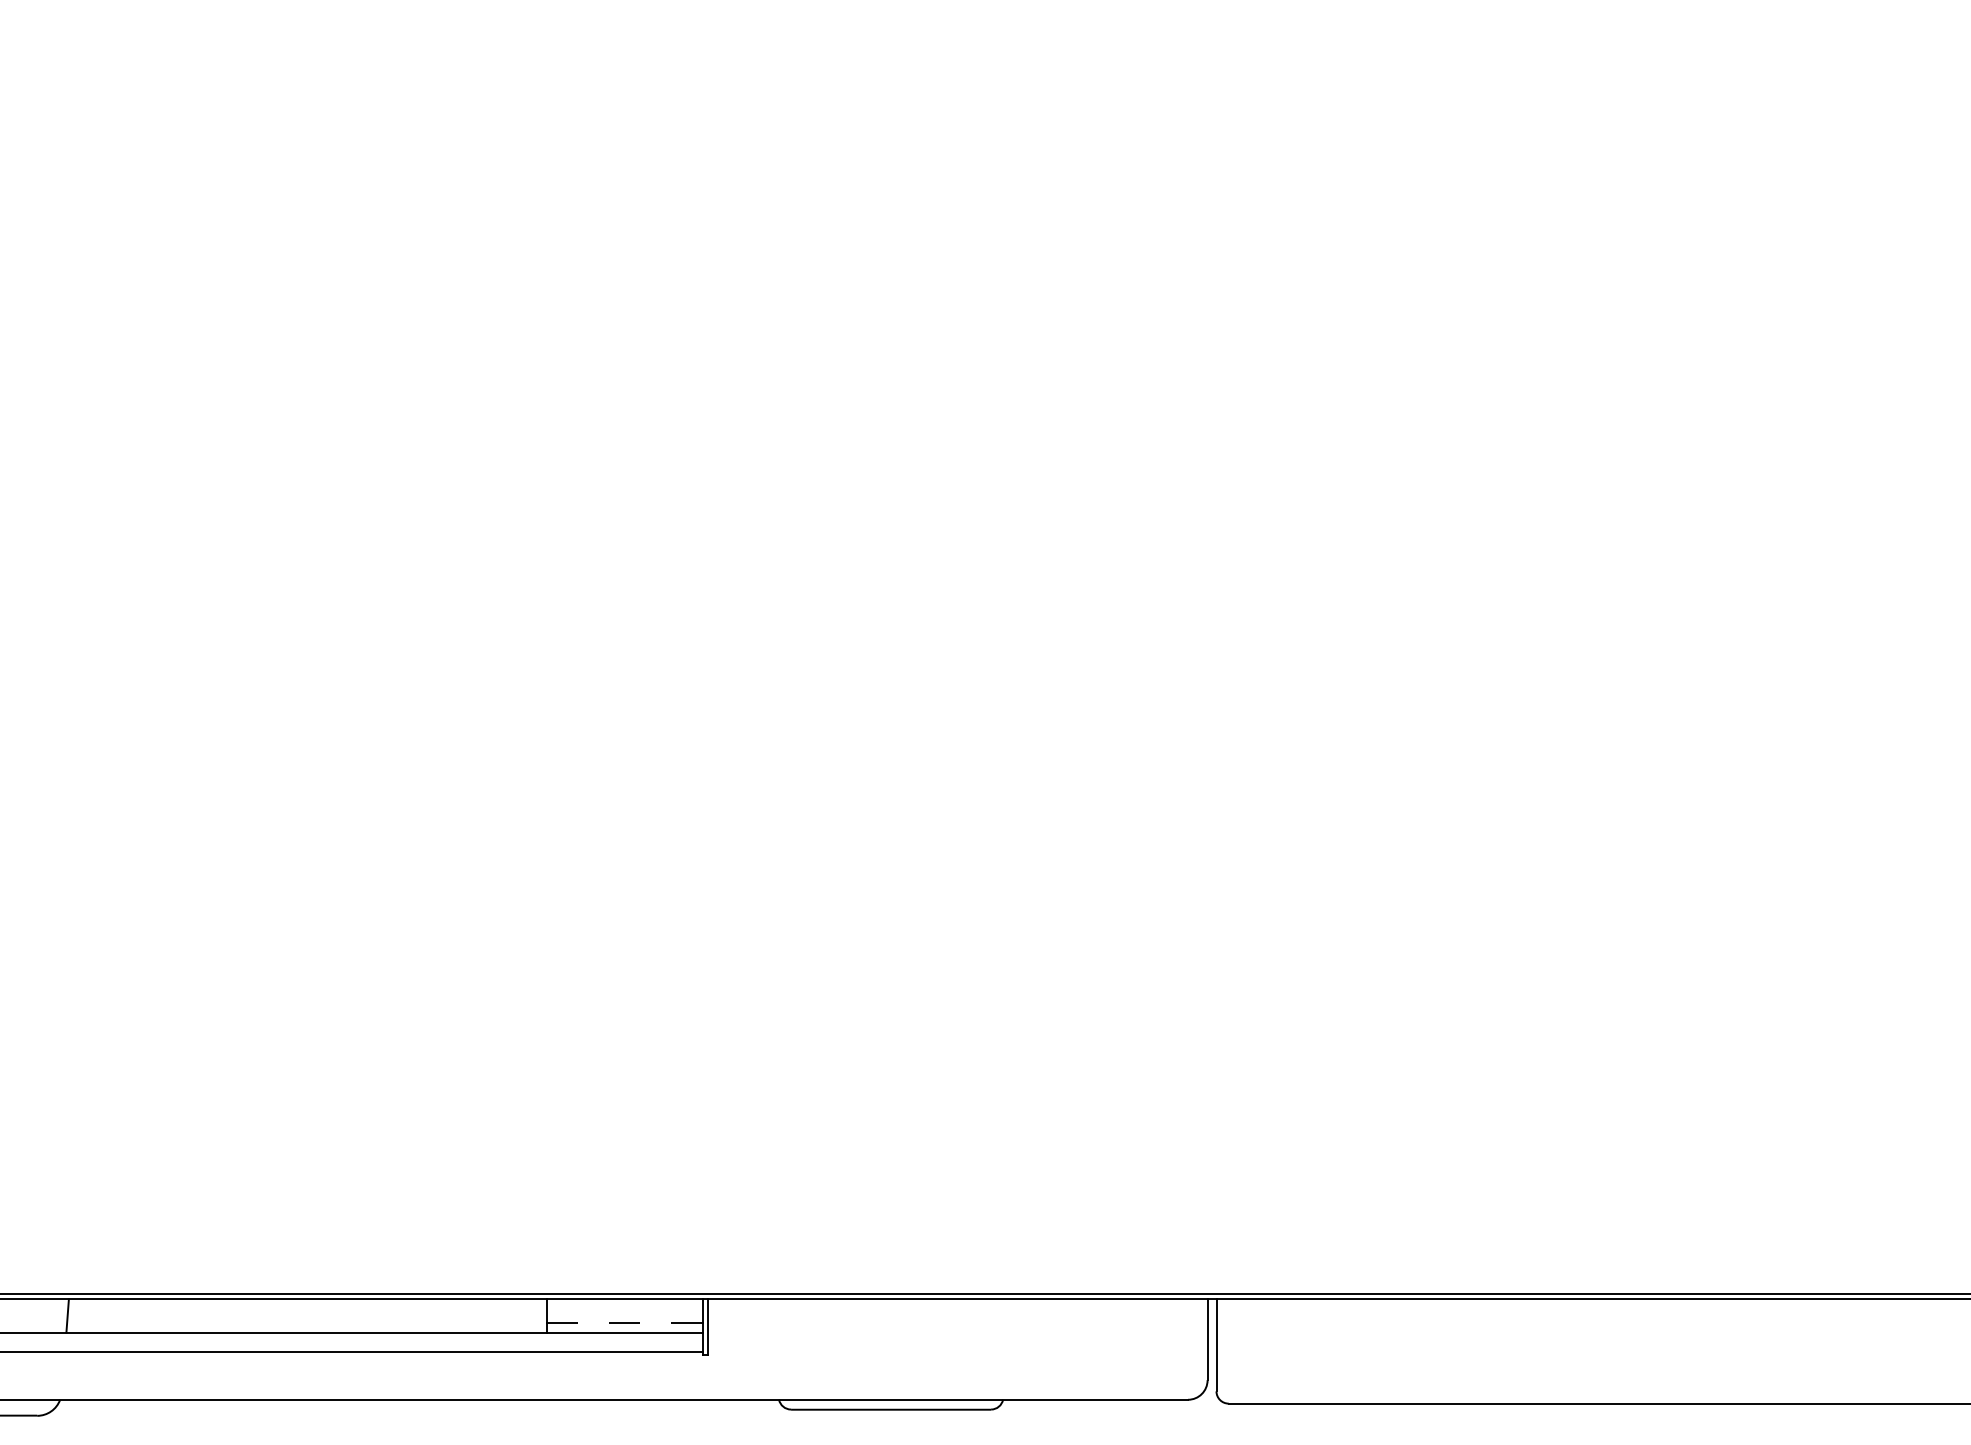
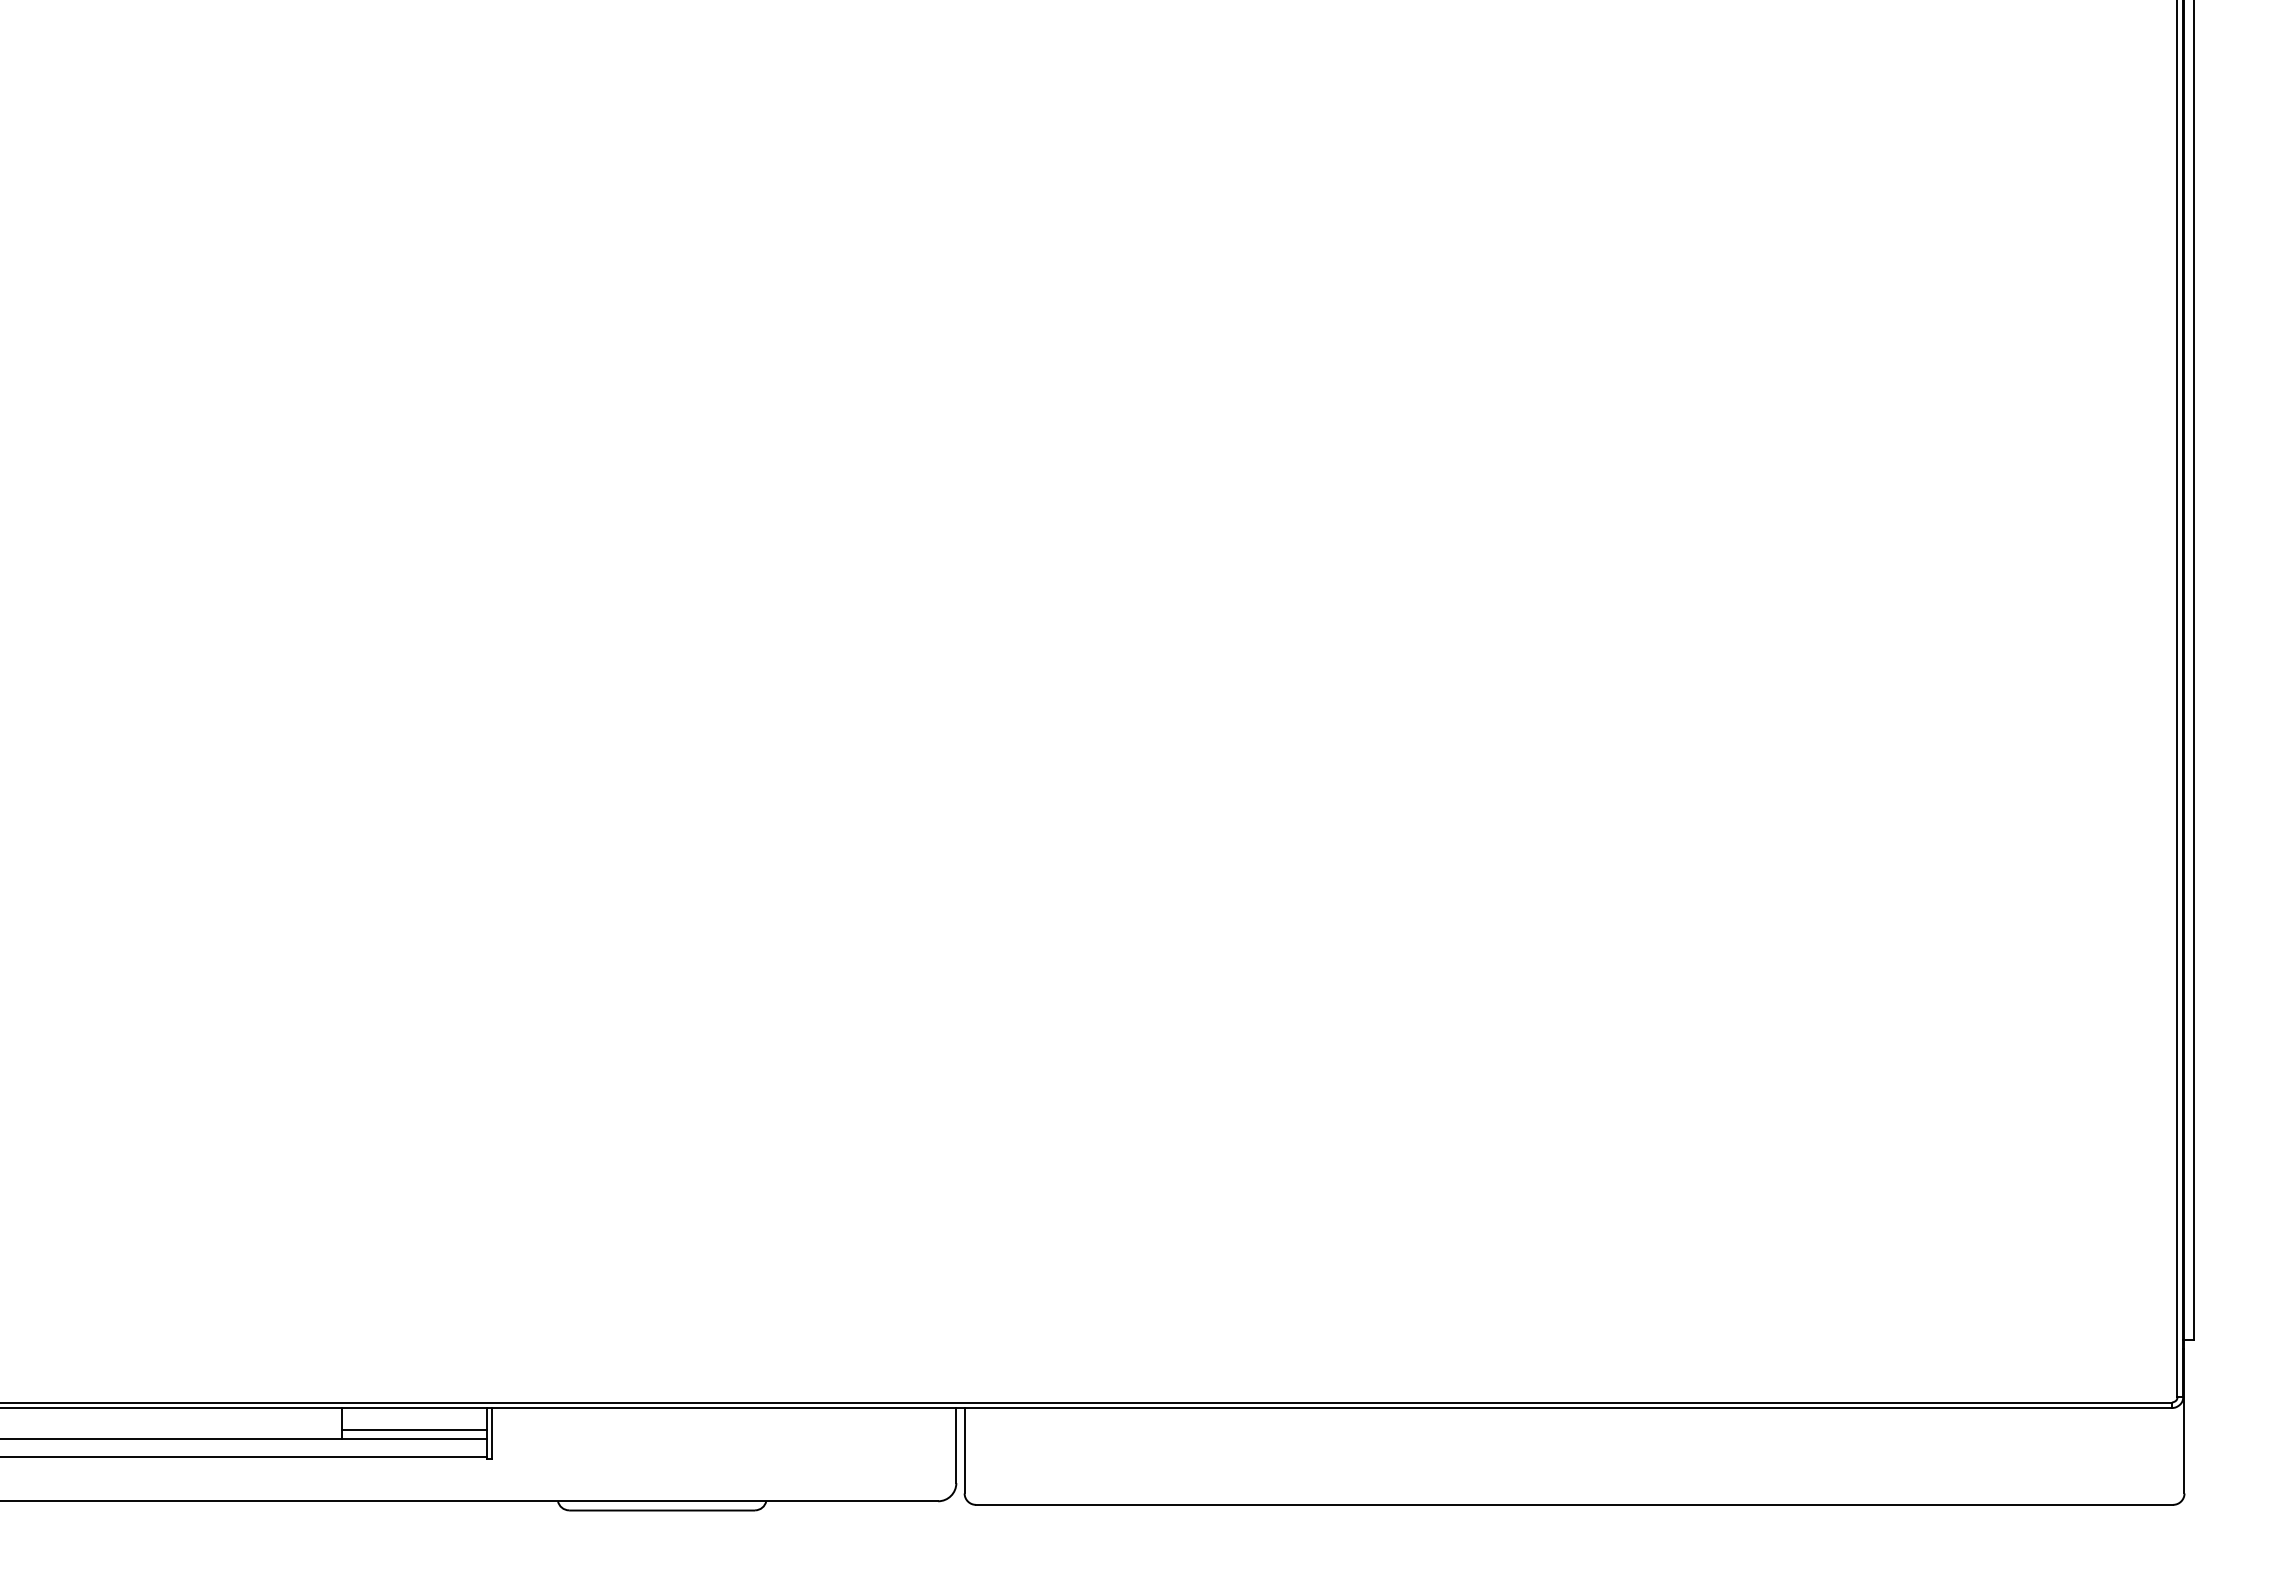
line: (625, 1322) -> (415, 1429), dashed -> solid

